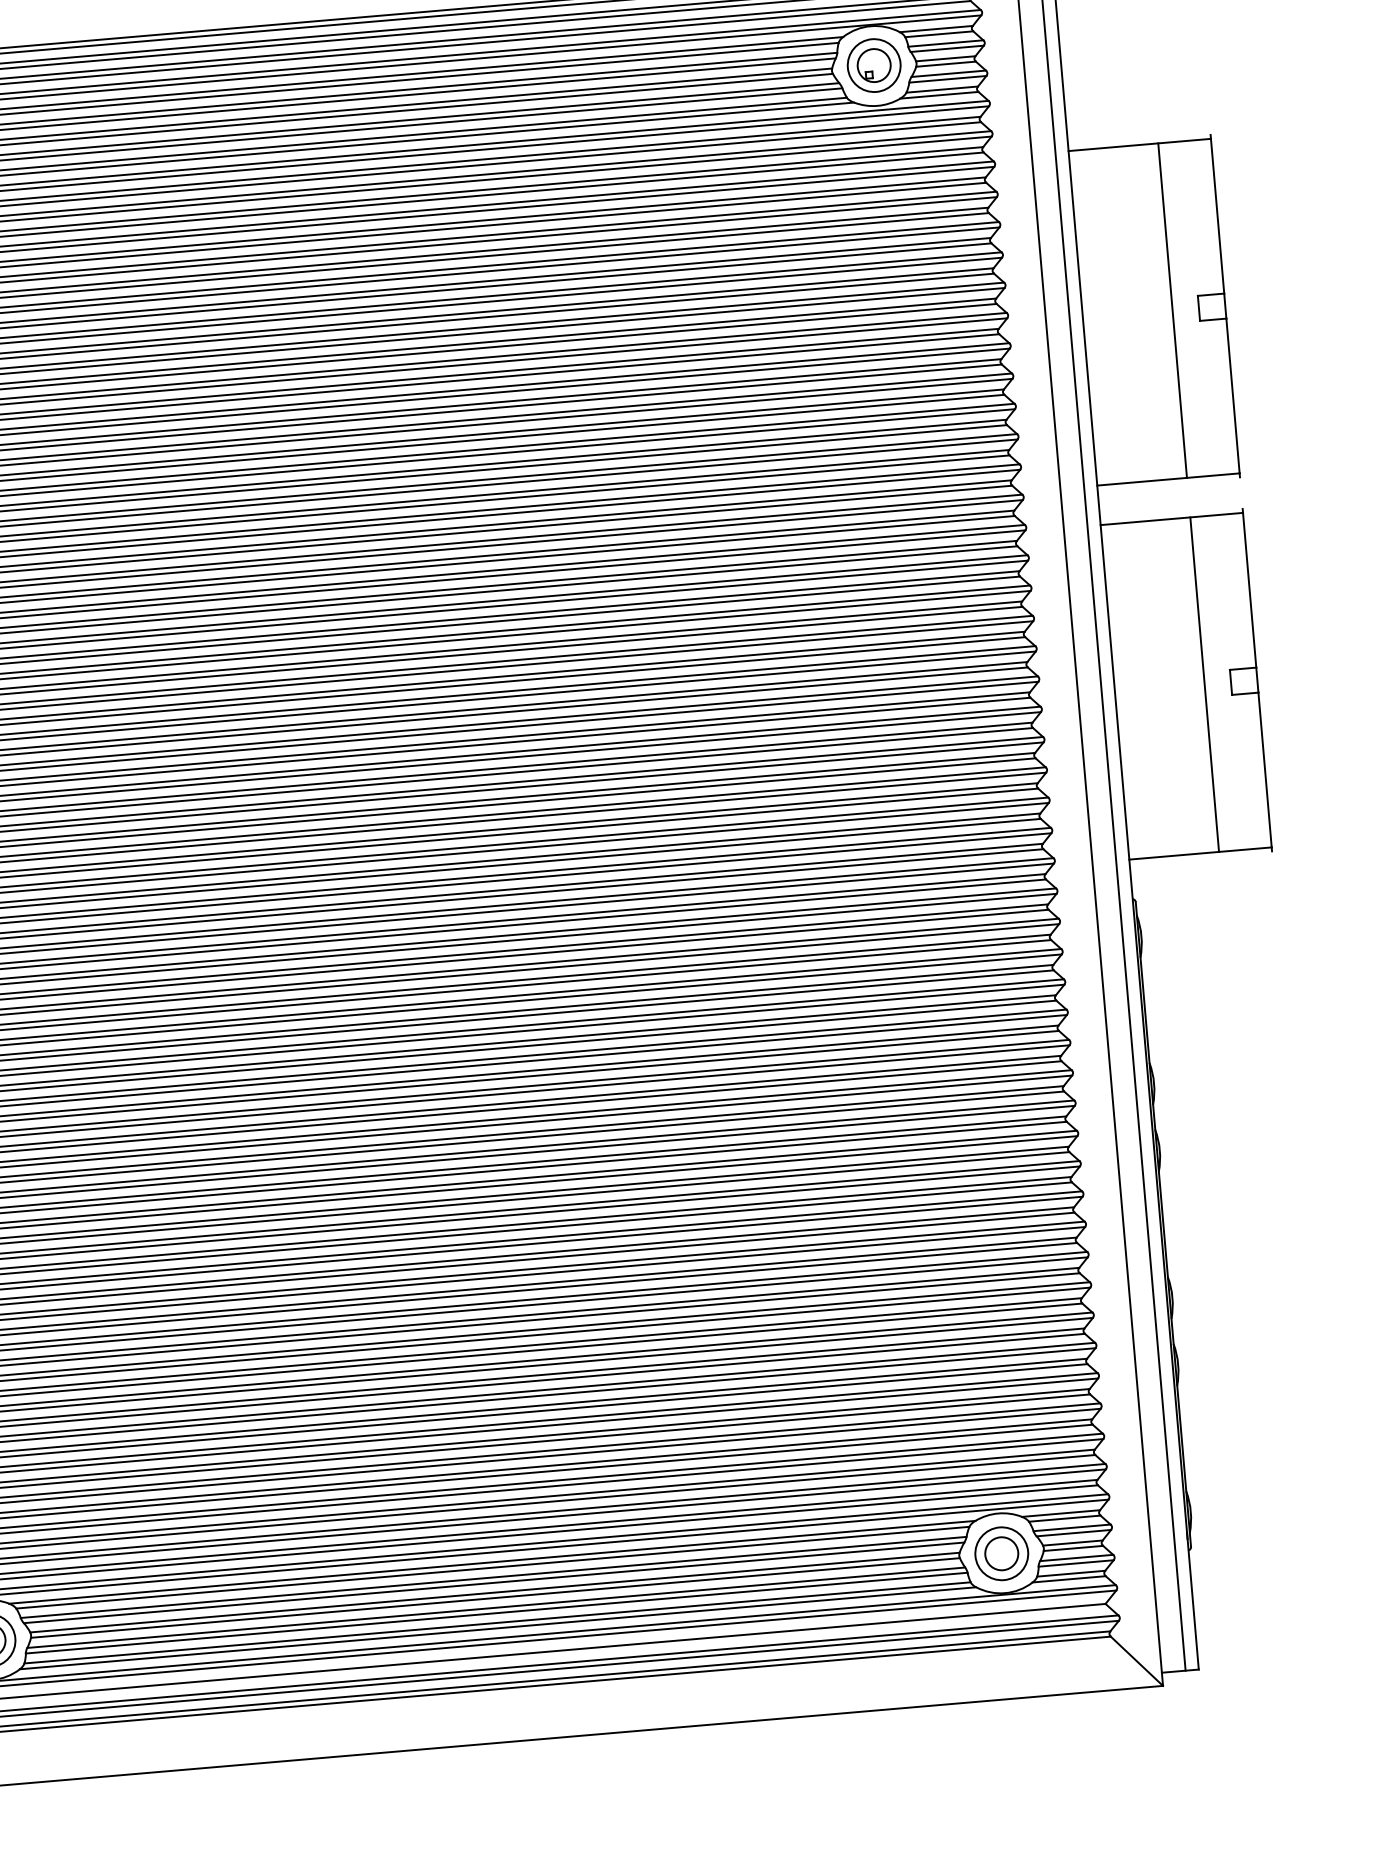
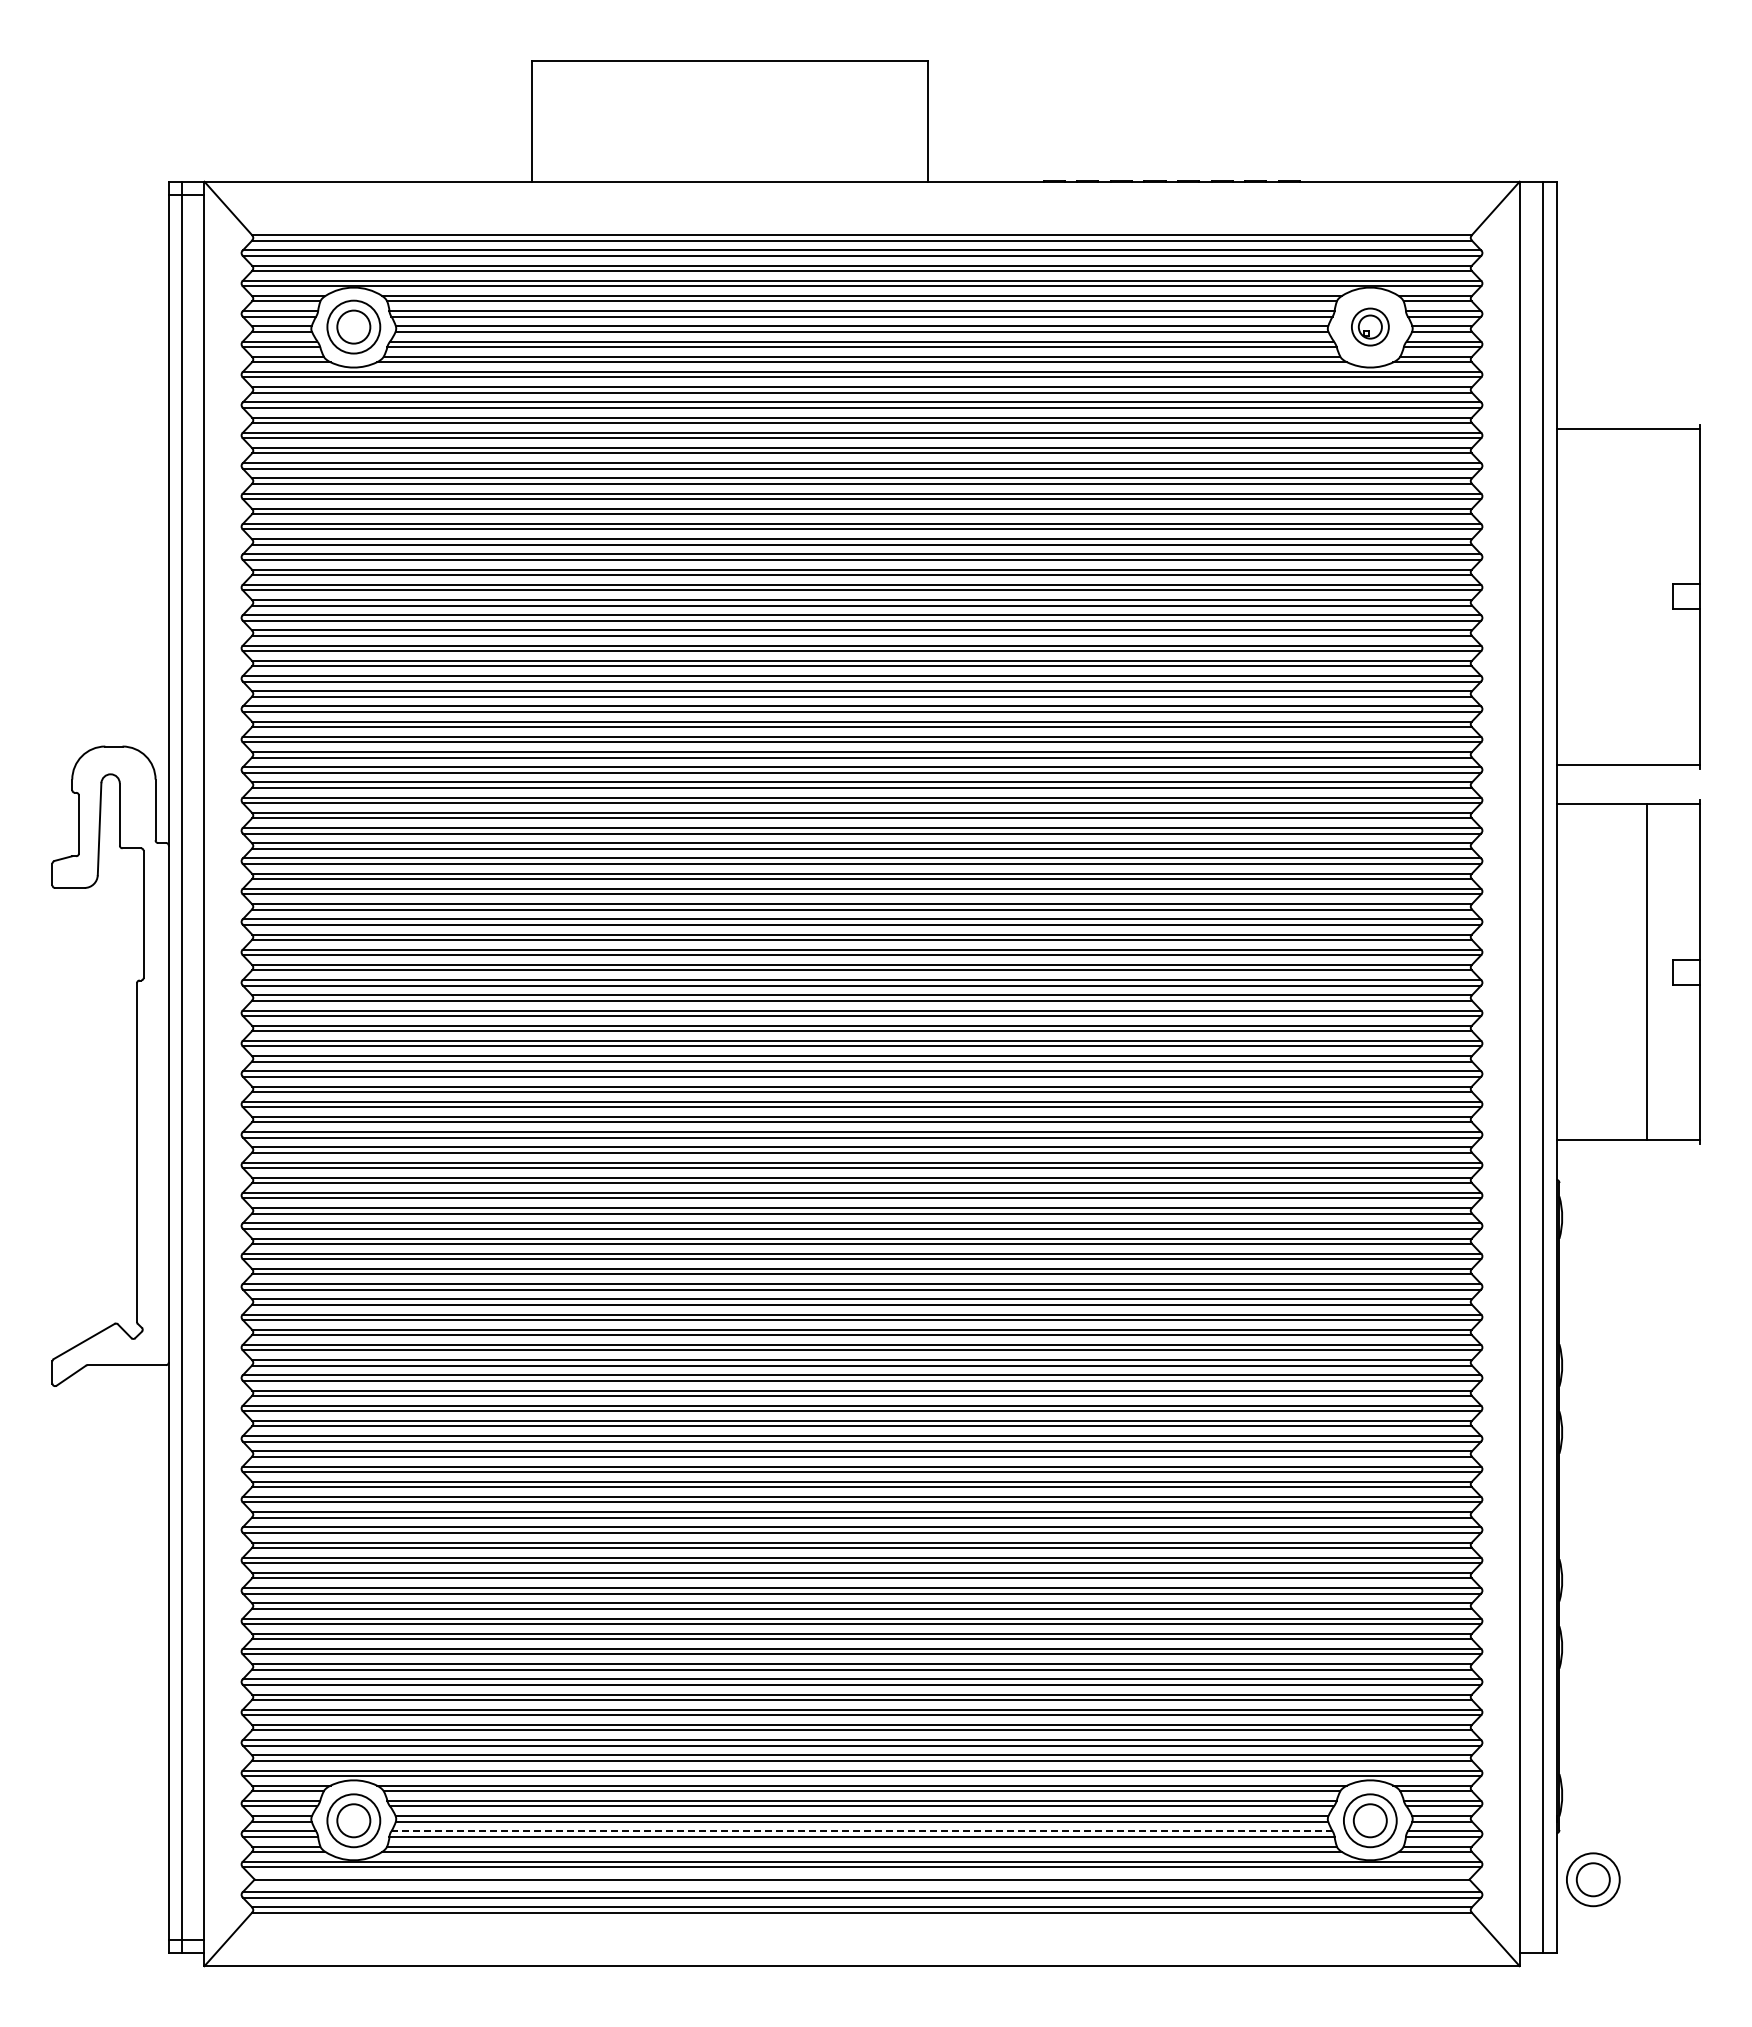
part: (874, 64) -> (1370, 326), size x0.7
line: (1172, 310) -> (1646, 596), removed
part: (1229, 1593) -> (1593, 1879), added
line: (496, 1607) -> (862, 1831), solid -> dashed

